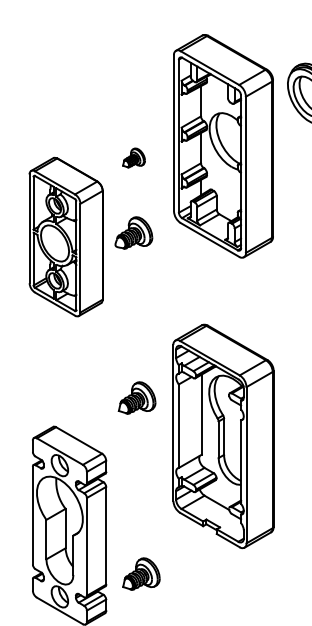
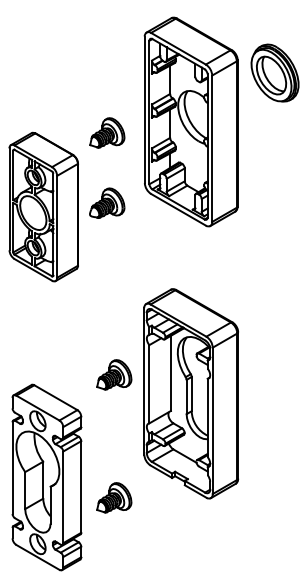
part: (134, 157) -> (107, 132), size x1.67
part: (137, 397) -> (114, 374), moved
part: (141, 573) -> (114, 497), moved

